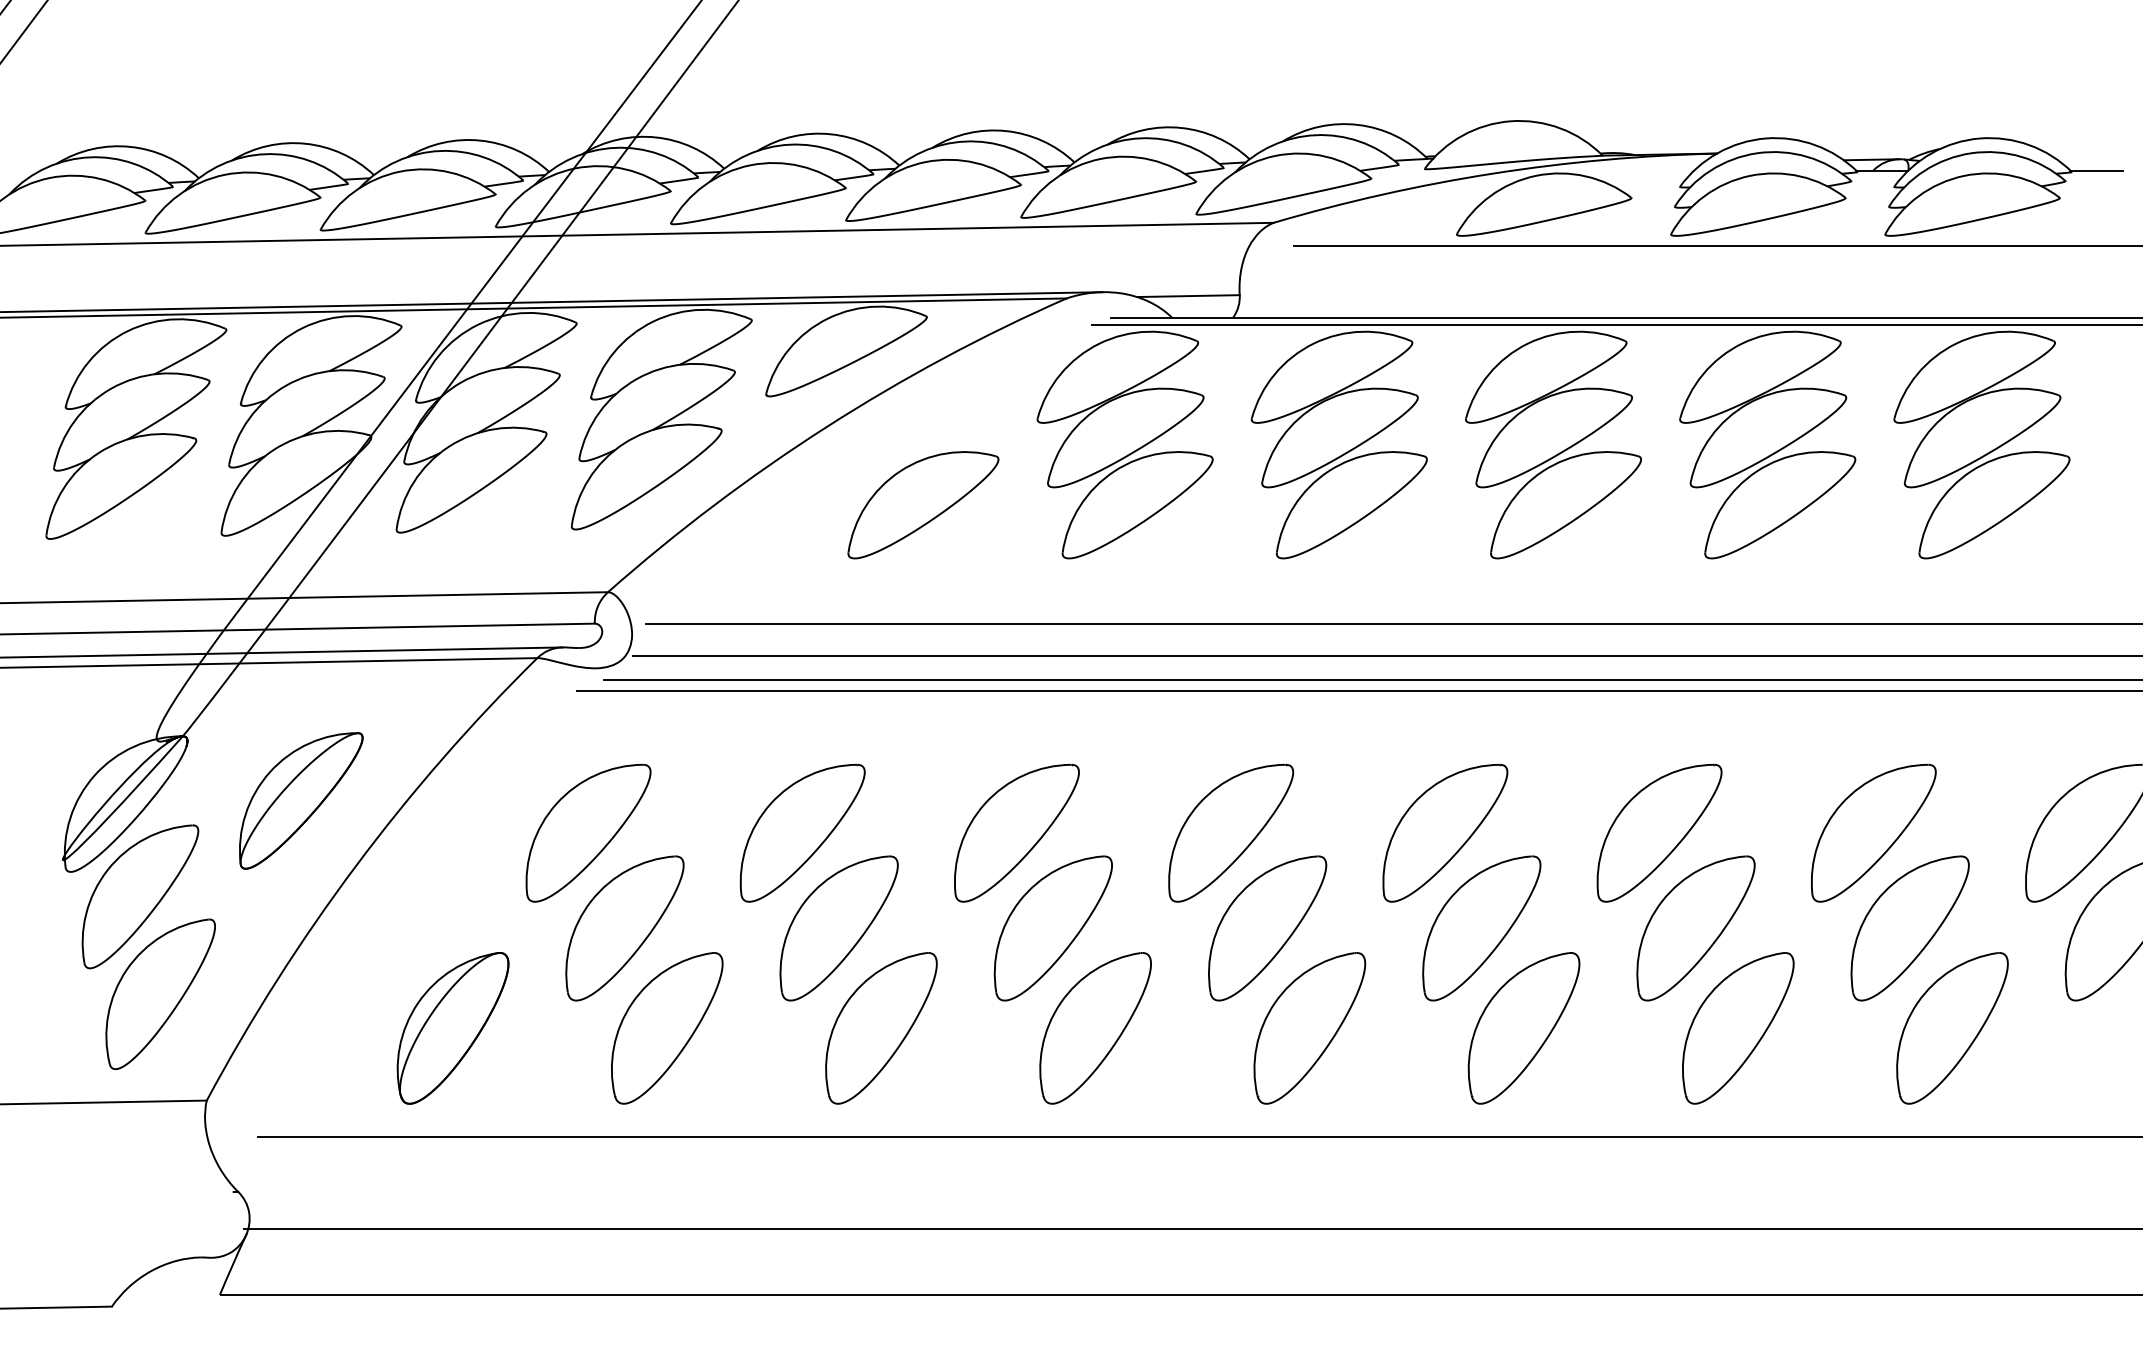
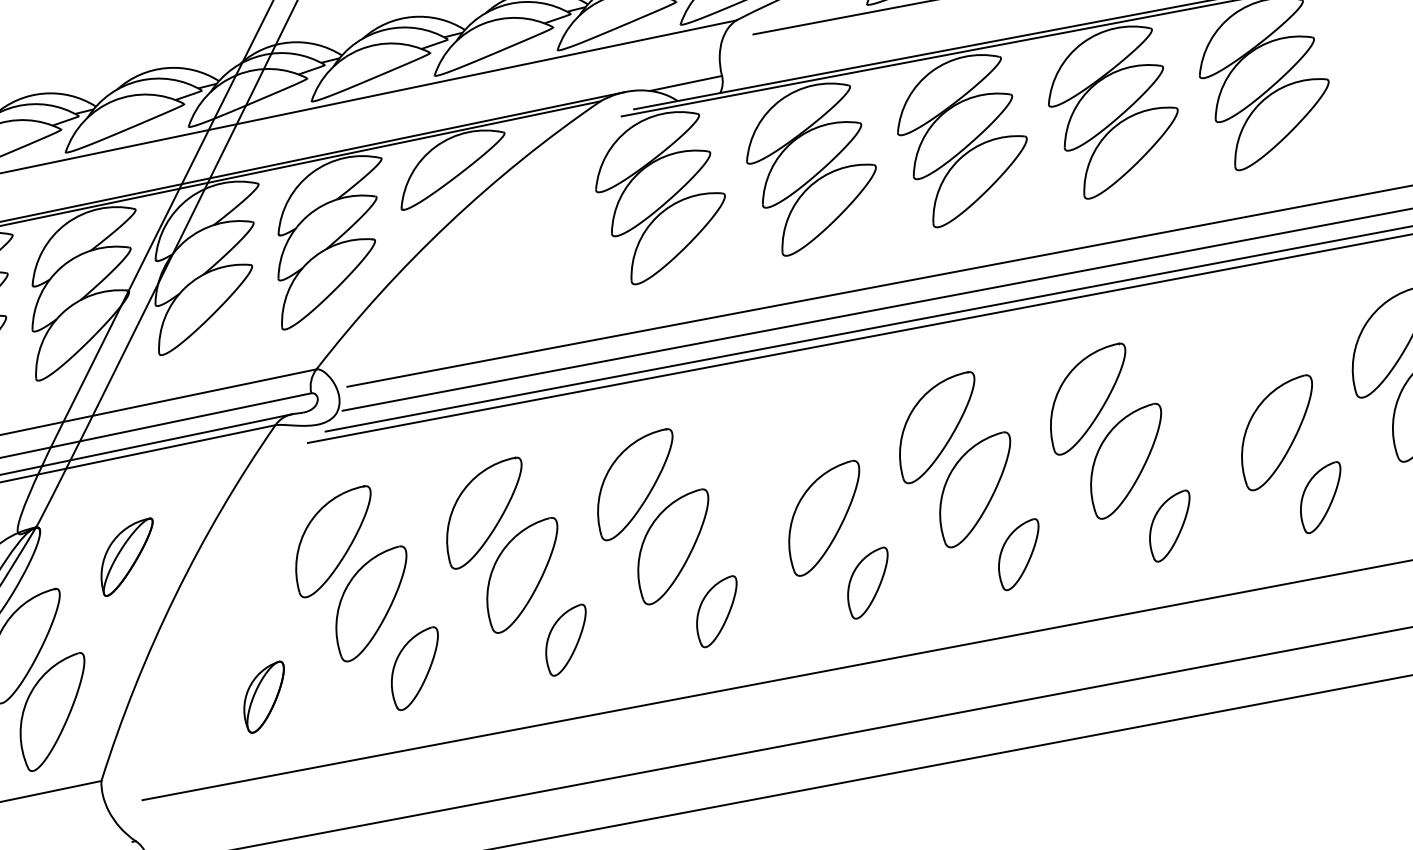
part: (923, 505) -> (527, 266), removed
part: (301, 800) -> (128, 556), size x0.7
part: (1231, 832) -> (787, 455), removed
part: (1873, 832) -> (1240, 370), removed
part: (452, 1028) -> (264, 697), size x0.6
part: (667, 1028) -> (416, 668), size x0.7
part: (881, 1028) -> (567, 640), size x0.6
part: (1095, 1028) -> (718, 611), size x0.6
part: (1309, 1028) -> (868, 583), size x0.6
part: (1523, 1028) -> (1019, 554), size x0.6
part: (1738, 1028) -> (1171, 526), size x0.6
part: (1952, 1028) -> (1321, 497), size x0.6

